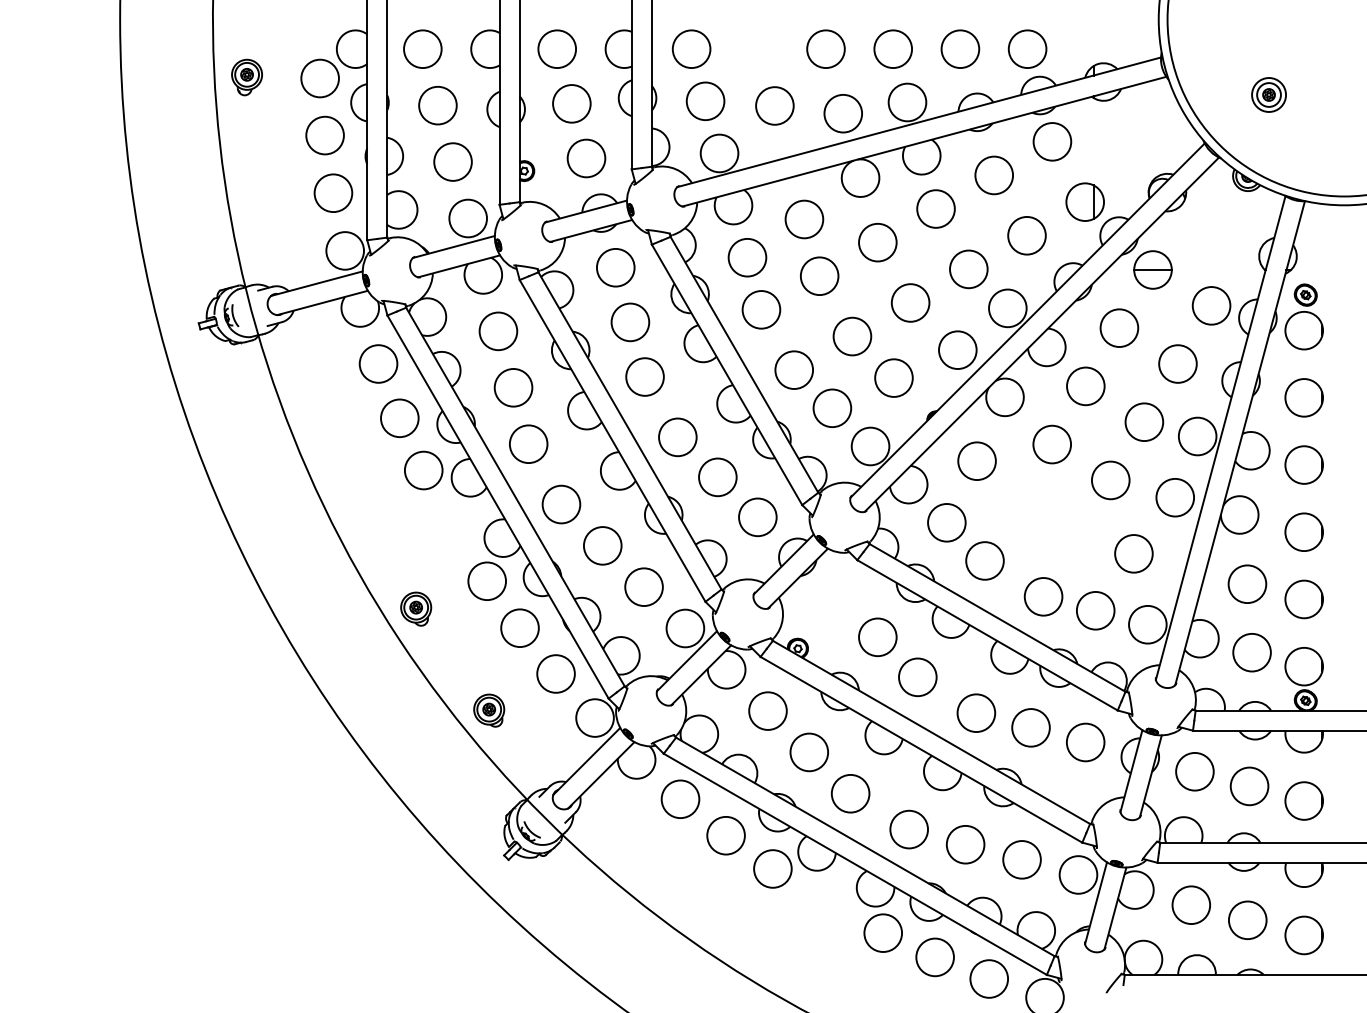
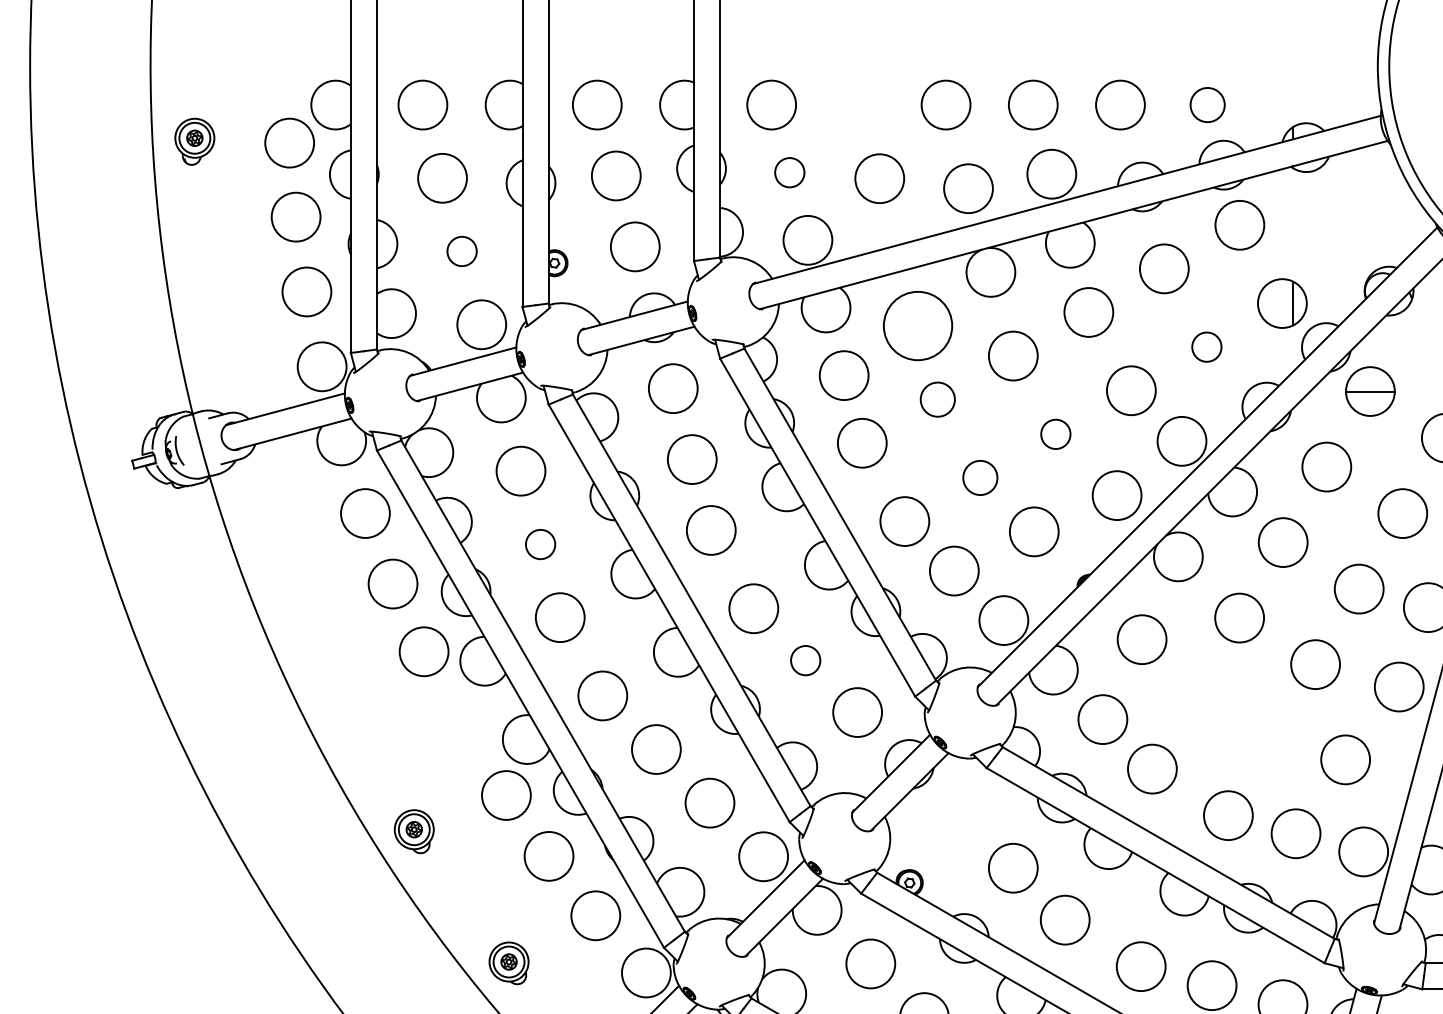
circle: (1027, 49) -> (1207, 105), size x0.7
circle: (705, 101) -> (789, 172), size x0.6
circle: (452, 161) -> (461, 250), size x0.6
circle: (804, 219) -> (918, 326), size x1.4
circle: (1026, 235) -> (1206, 346), size x0.6
circle: (819, 276) -> (937, 399), size x0.7
circle: (910, 302) -> (1055, 433), size x0.6
circle: (852, 336) -> (980, 477), size x0.7
circle: (513, 387) -> (540, 544), size x0.6
circle: (717, 477) -> (805, 660), size x0.6

